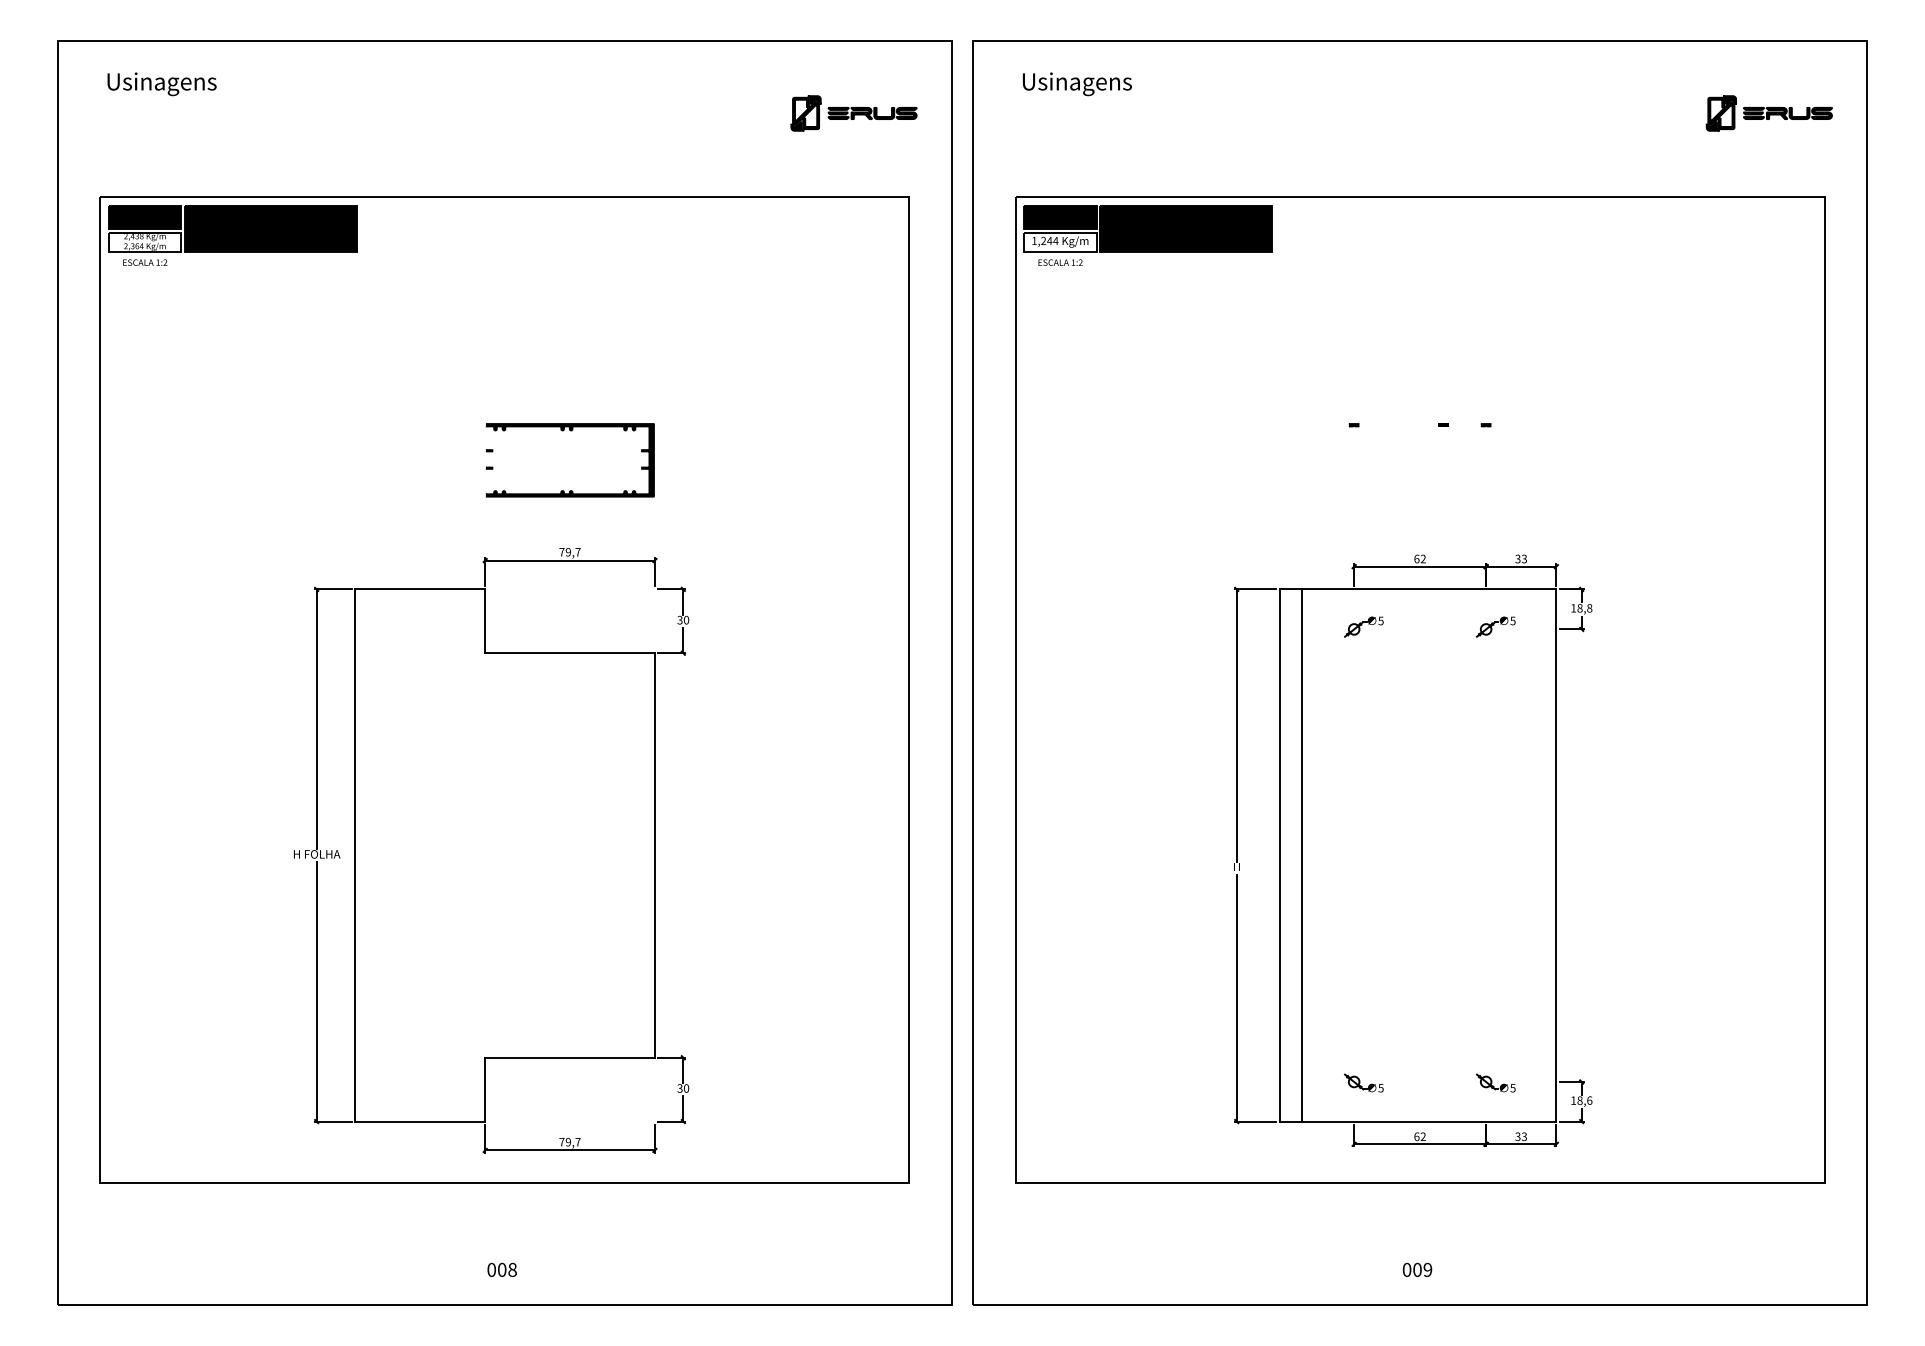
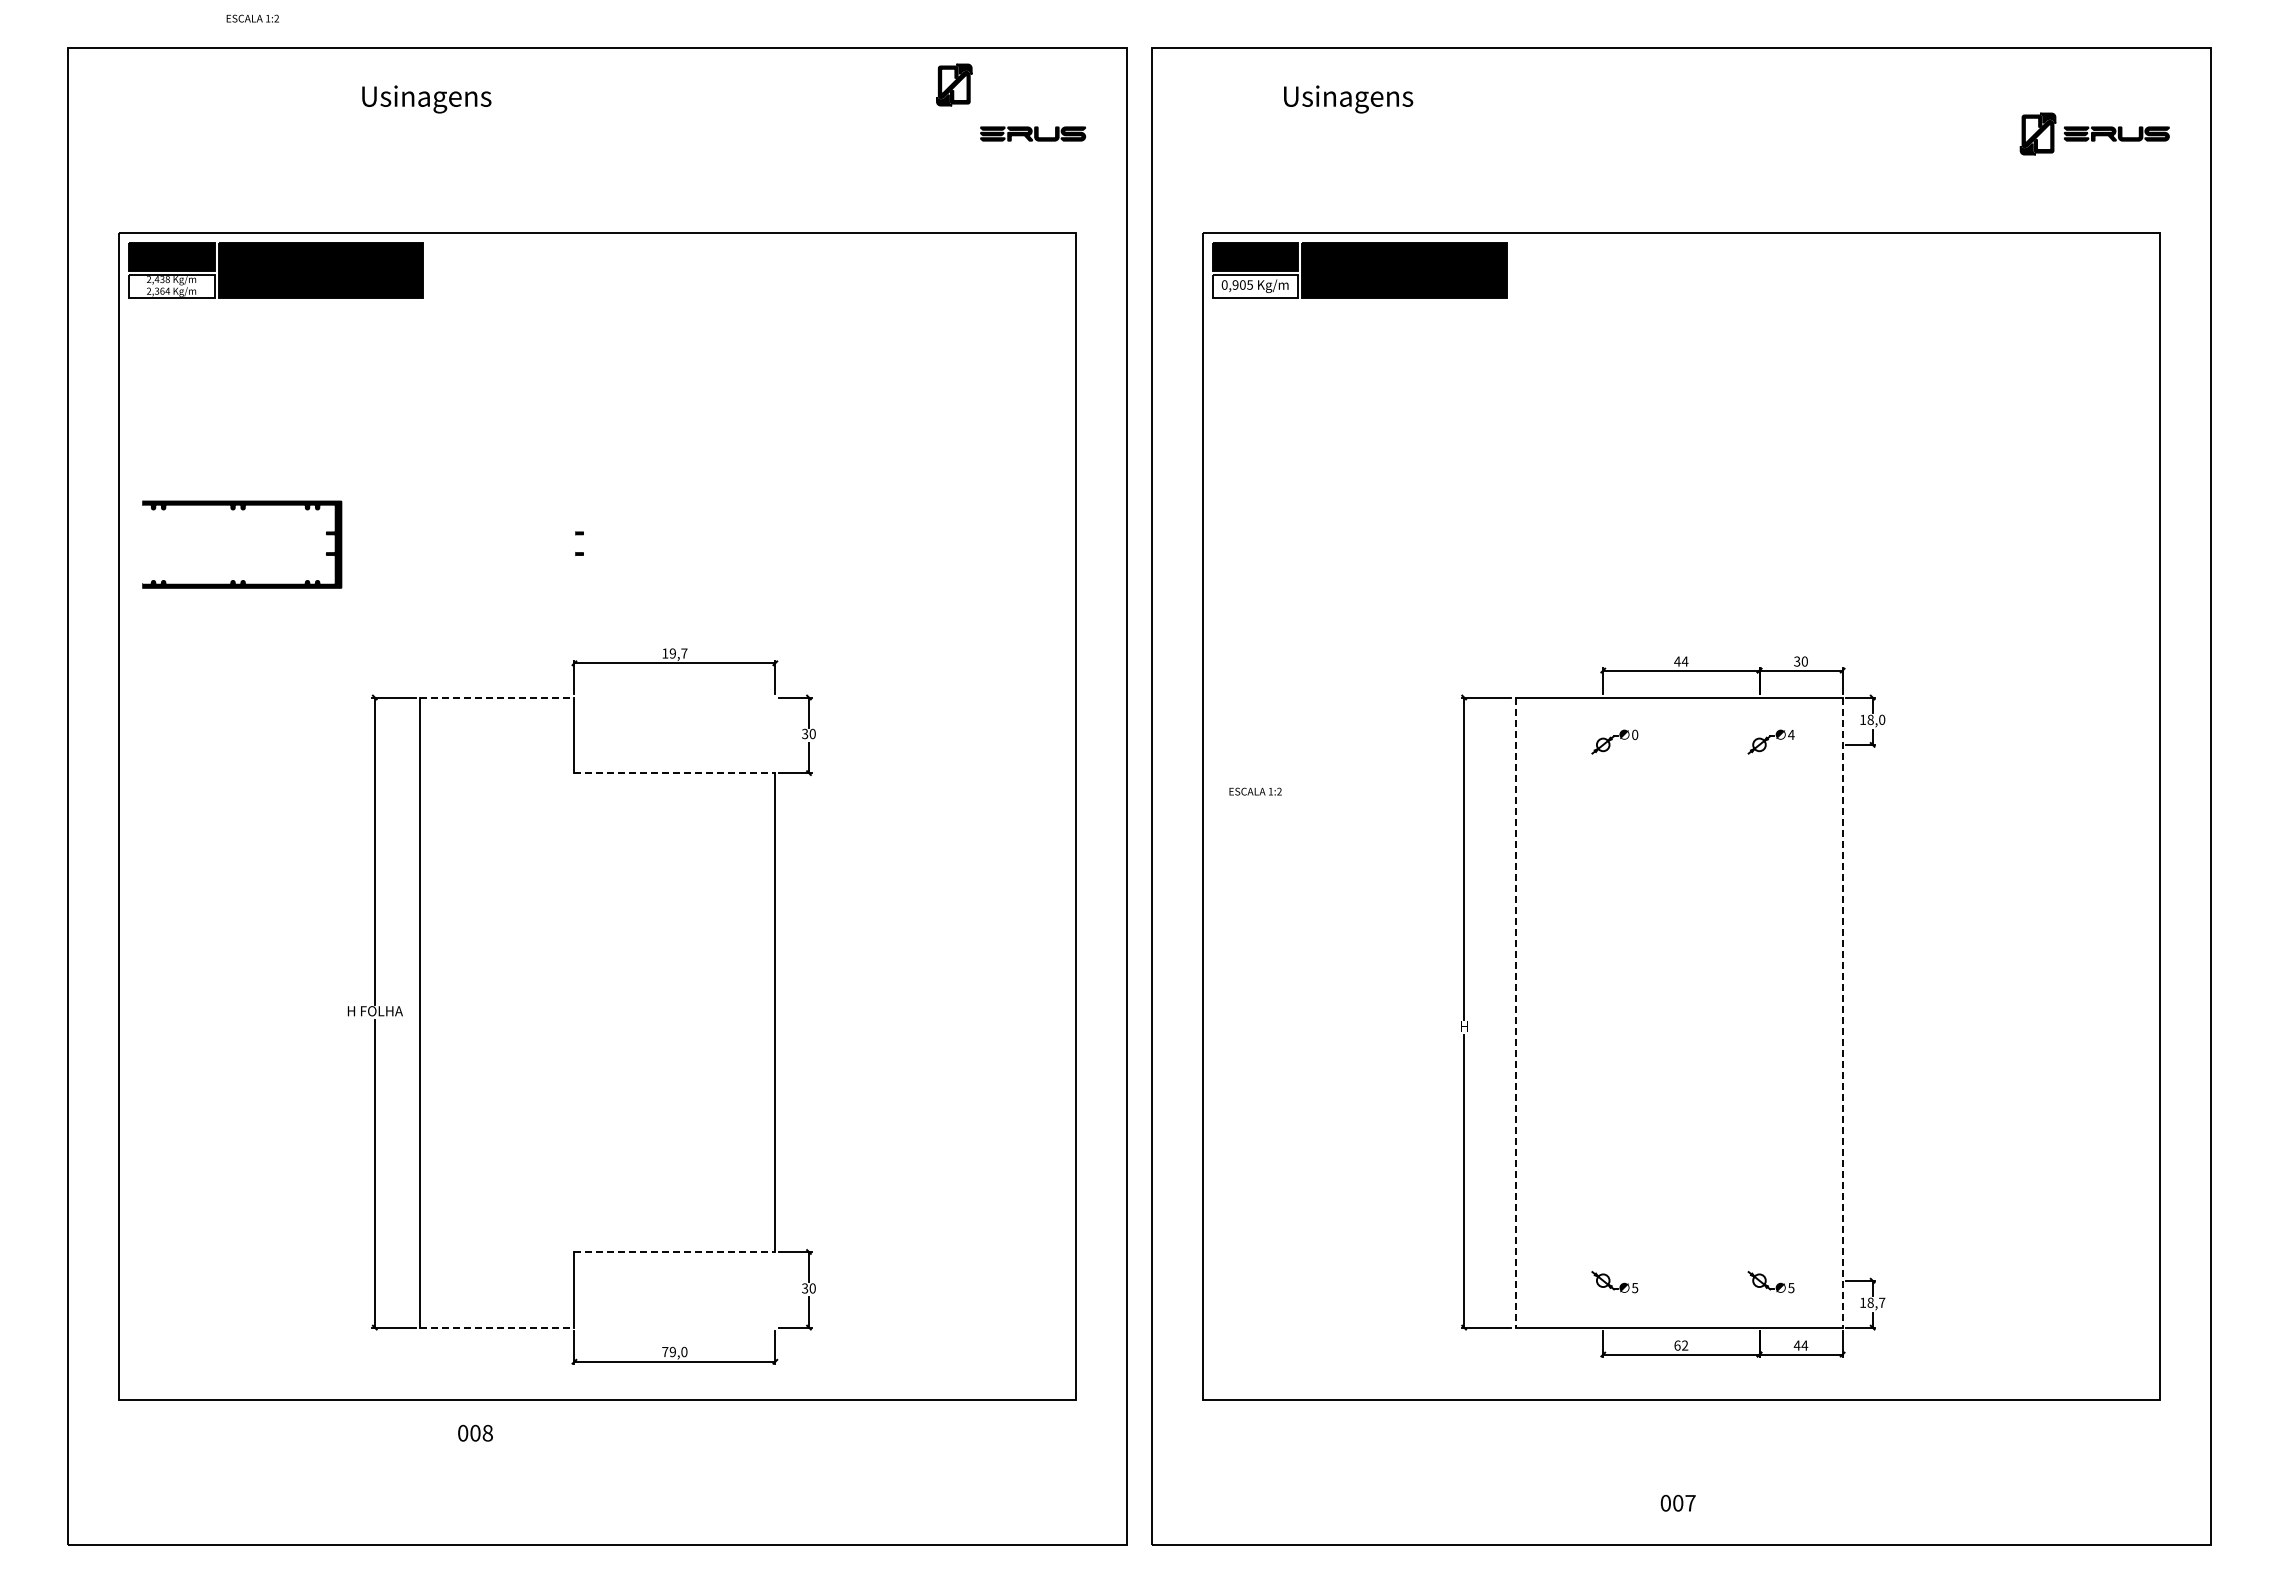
text: (161, 84) -> (426, 99), moved
text: (1077, 84) -> (1348, 99), moved
part: (806, 113) -> (954, 84), moved
text: (1045, 240) -> (1237, 284), 1,244 -> 0,905
text: (144, 262) -> (252, 18), moved
text: (1060, 262) -> (1255, 791), moved
fill: (1353, 424) -> (1602, 502), removed
fill: (1443, 424) -> (1708, 502), removed
fill: (1486, 424) -> (1759, 502), removed
part: (570, 431) -> (242, 510), moved
text: (562, 552) -> (665, 653), 79,7 -> 19,7
text: (1420, 558) -> (1681, 661), 62 -> 44
text: (1524, 558) -> (1804, 661), 33 -> 30
line: (420, 589) -> (497, 697), solid -> dashed
text: (1590, 607) -> (1882, 719), 18,8 -> 18,0
text: (1381, 620) -> (1635, 734), 5 -> 0
text: (1513, 620) -> (1791, 734), 5 -> 4
line: (570, 653) -> (675, 773), solid -> dashed
line: (1302, 855) -> (1541, 1012), removed
line: (1280, 856) -> (1515, 1013), solid -> dashed
line: (1556, 856) -> (1842, 1013), solid -> dashed
line: (570, 1057) -> (675, 1251), solid -> dashed
text: (1590, 1100) -> (1882, 1302), 18,6 -> 18,7
line: (420, 1121) -> (497, 1327), solid -> dashed
text: (1520, 1136) -> (1800, 1345), 33 -> 44
text: (578, 1141) -> (684, 1351), 79,7 -> 79,0
text: (502, 1269) -> (475, 1432), moved
text: (1427, 1269) -> (1690, 1502), 009 -> 007

